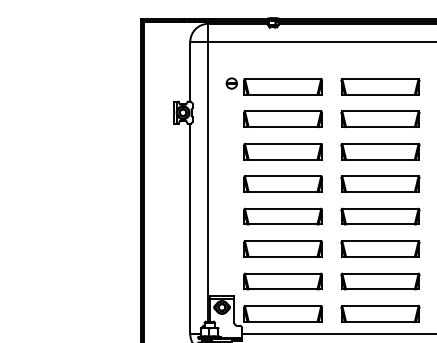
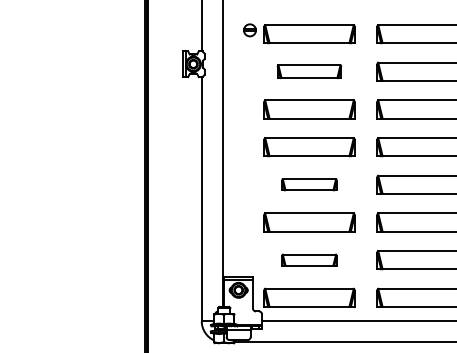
part: (282, 118) -> (308, 70), size x0.7
part: (282, 216) -> (308, 184), size x0.6
part: (282, 281) -> (308, 260), size x0.6

